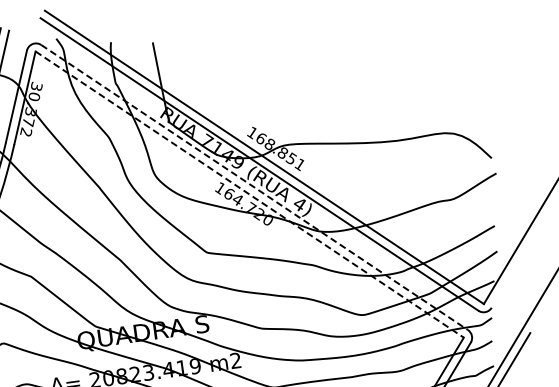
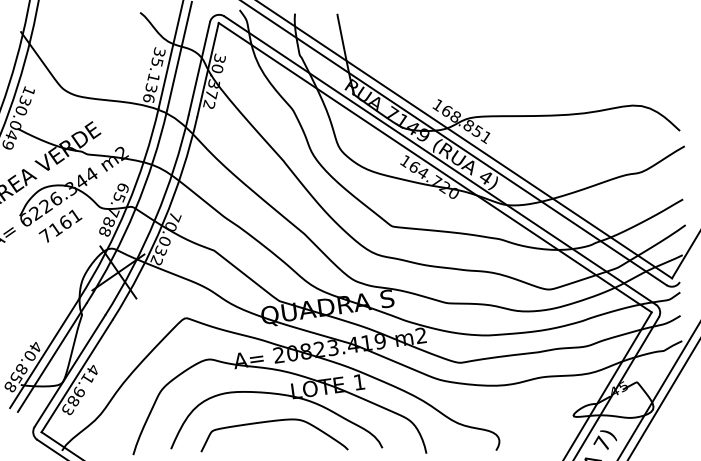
line: (254, 187) -> (440, 160), dashed -> solid
line: (249, 194) -> (435, 167), dashed -> solid

